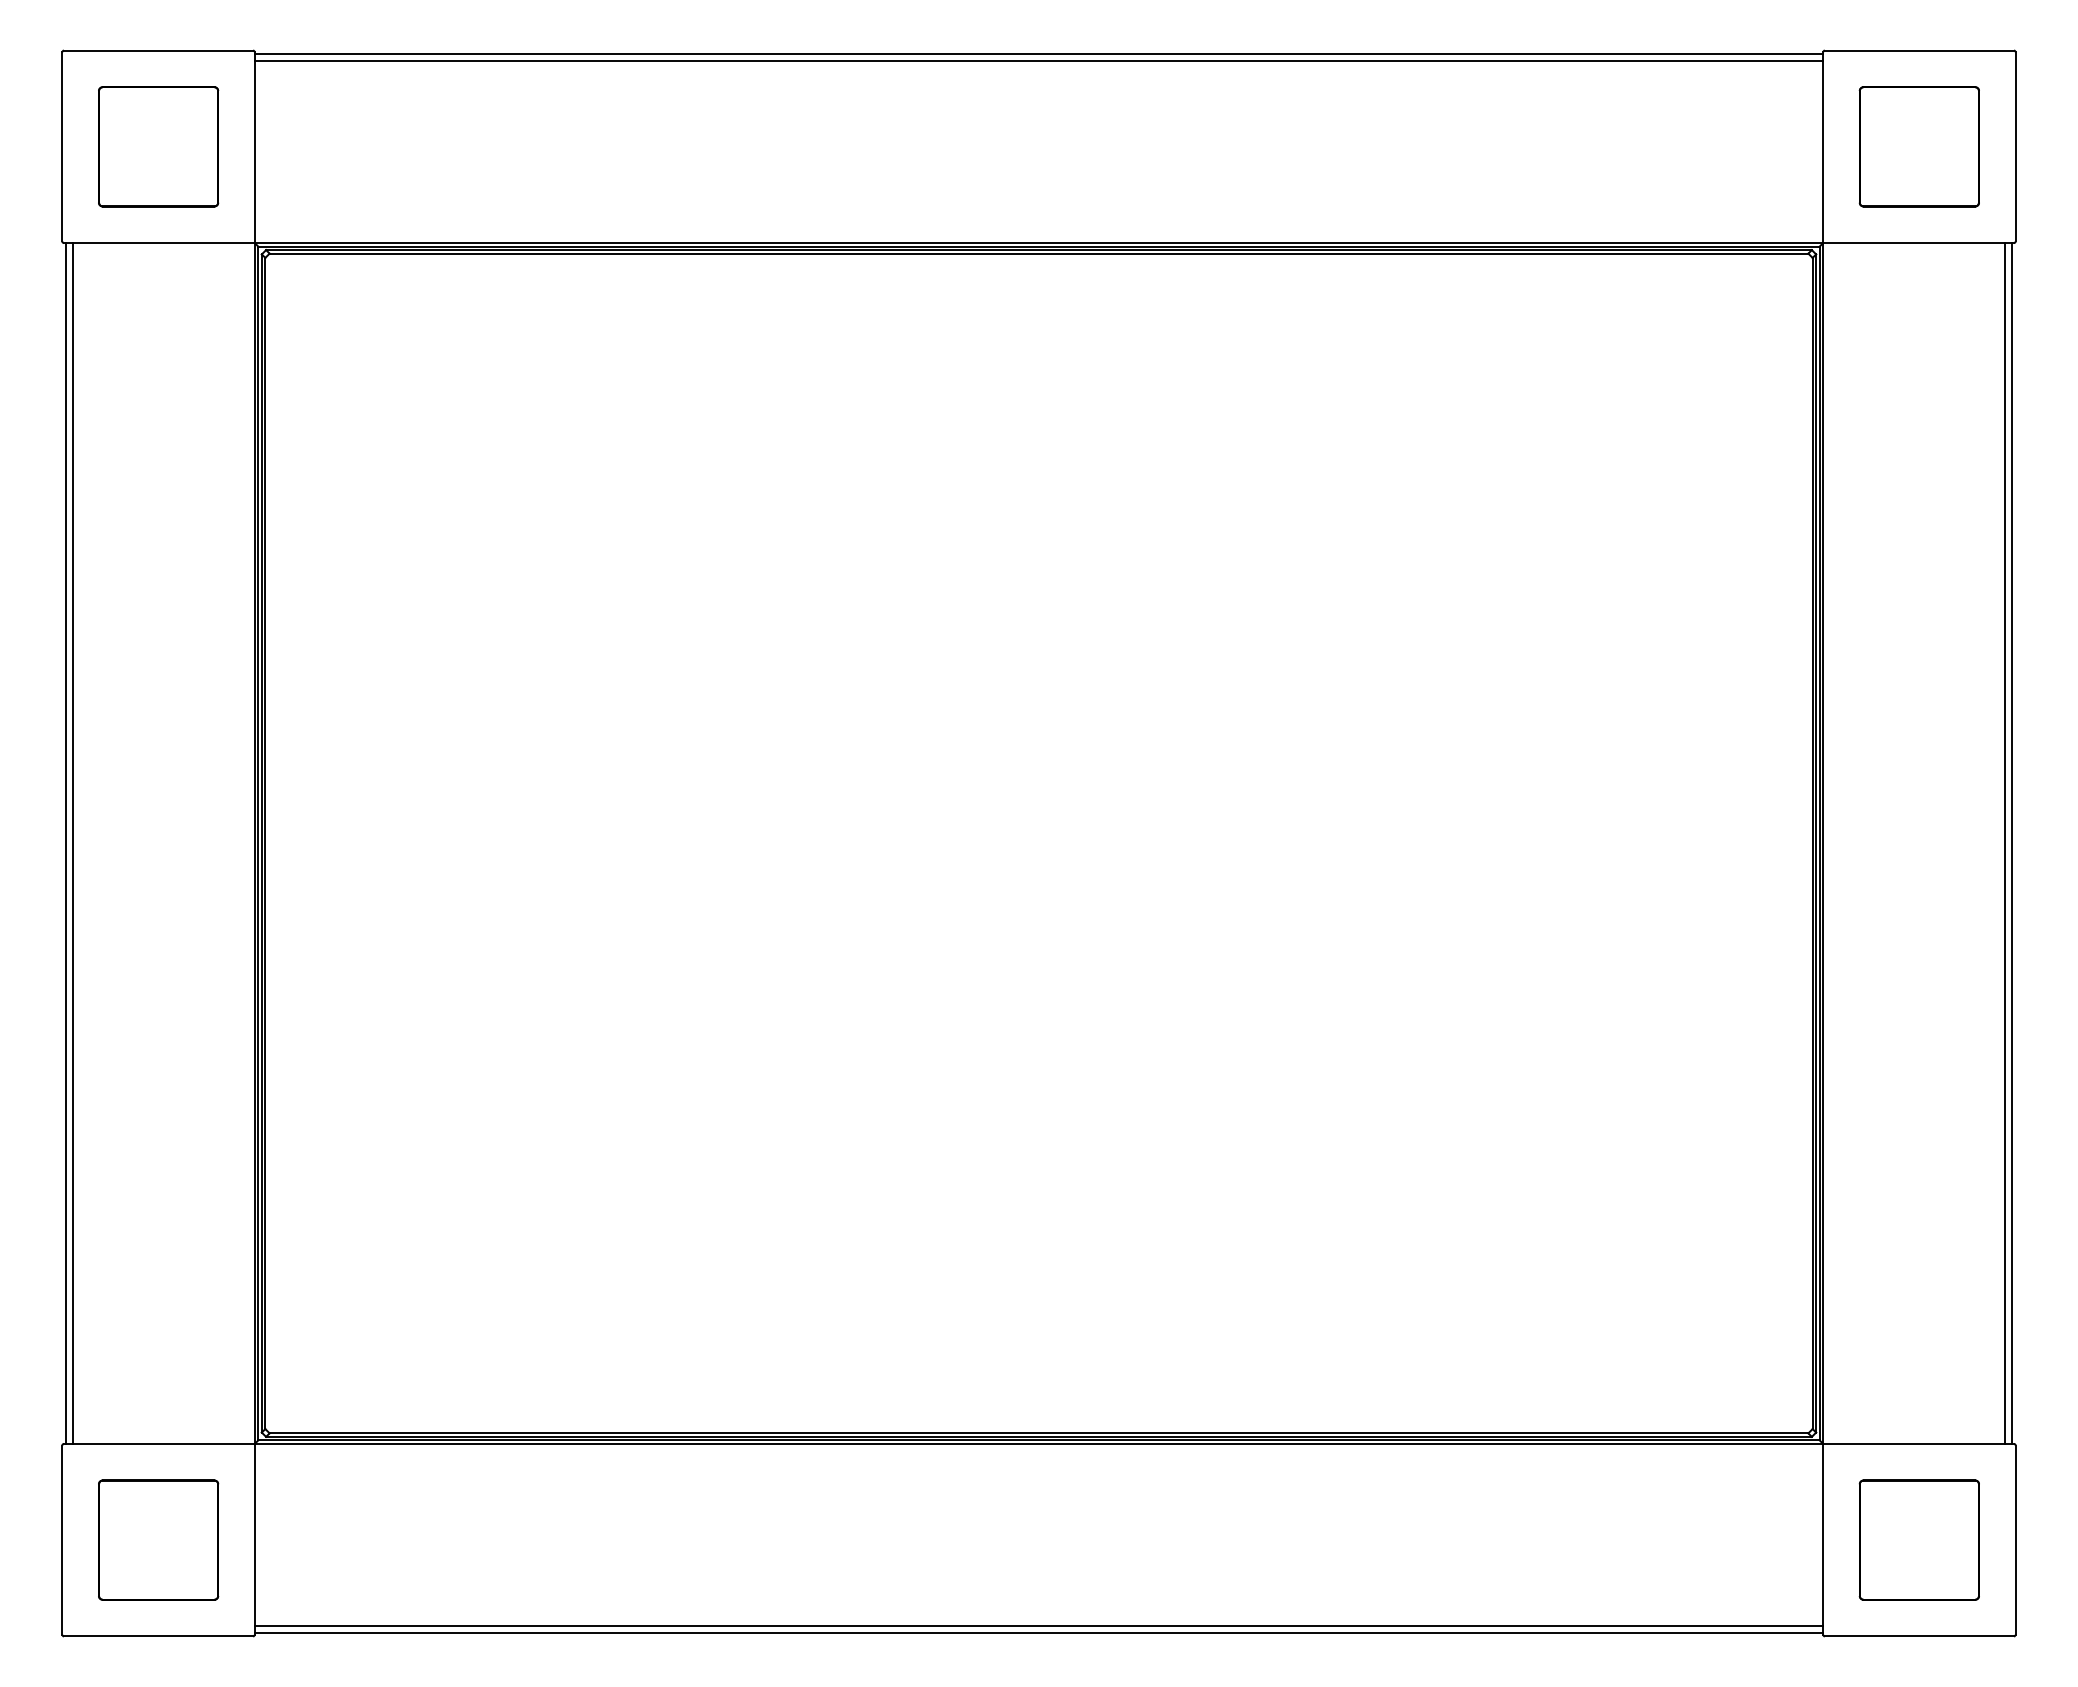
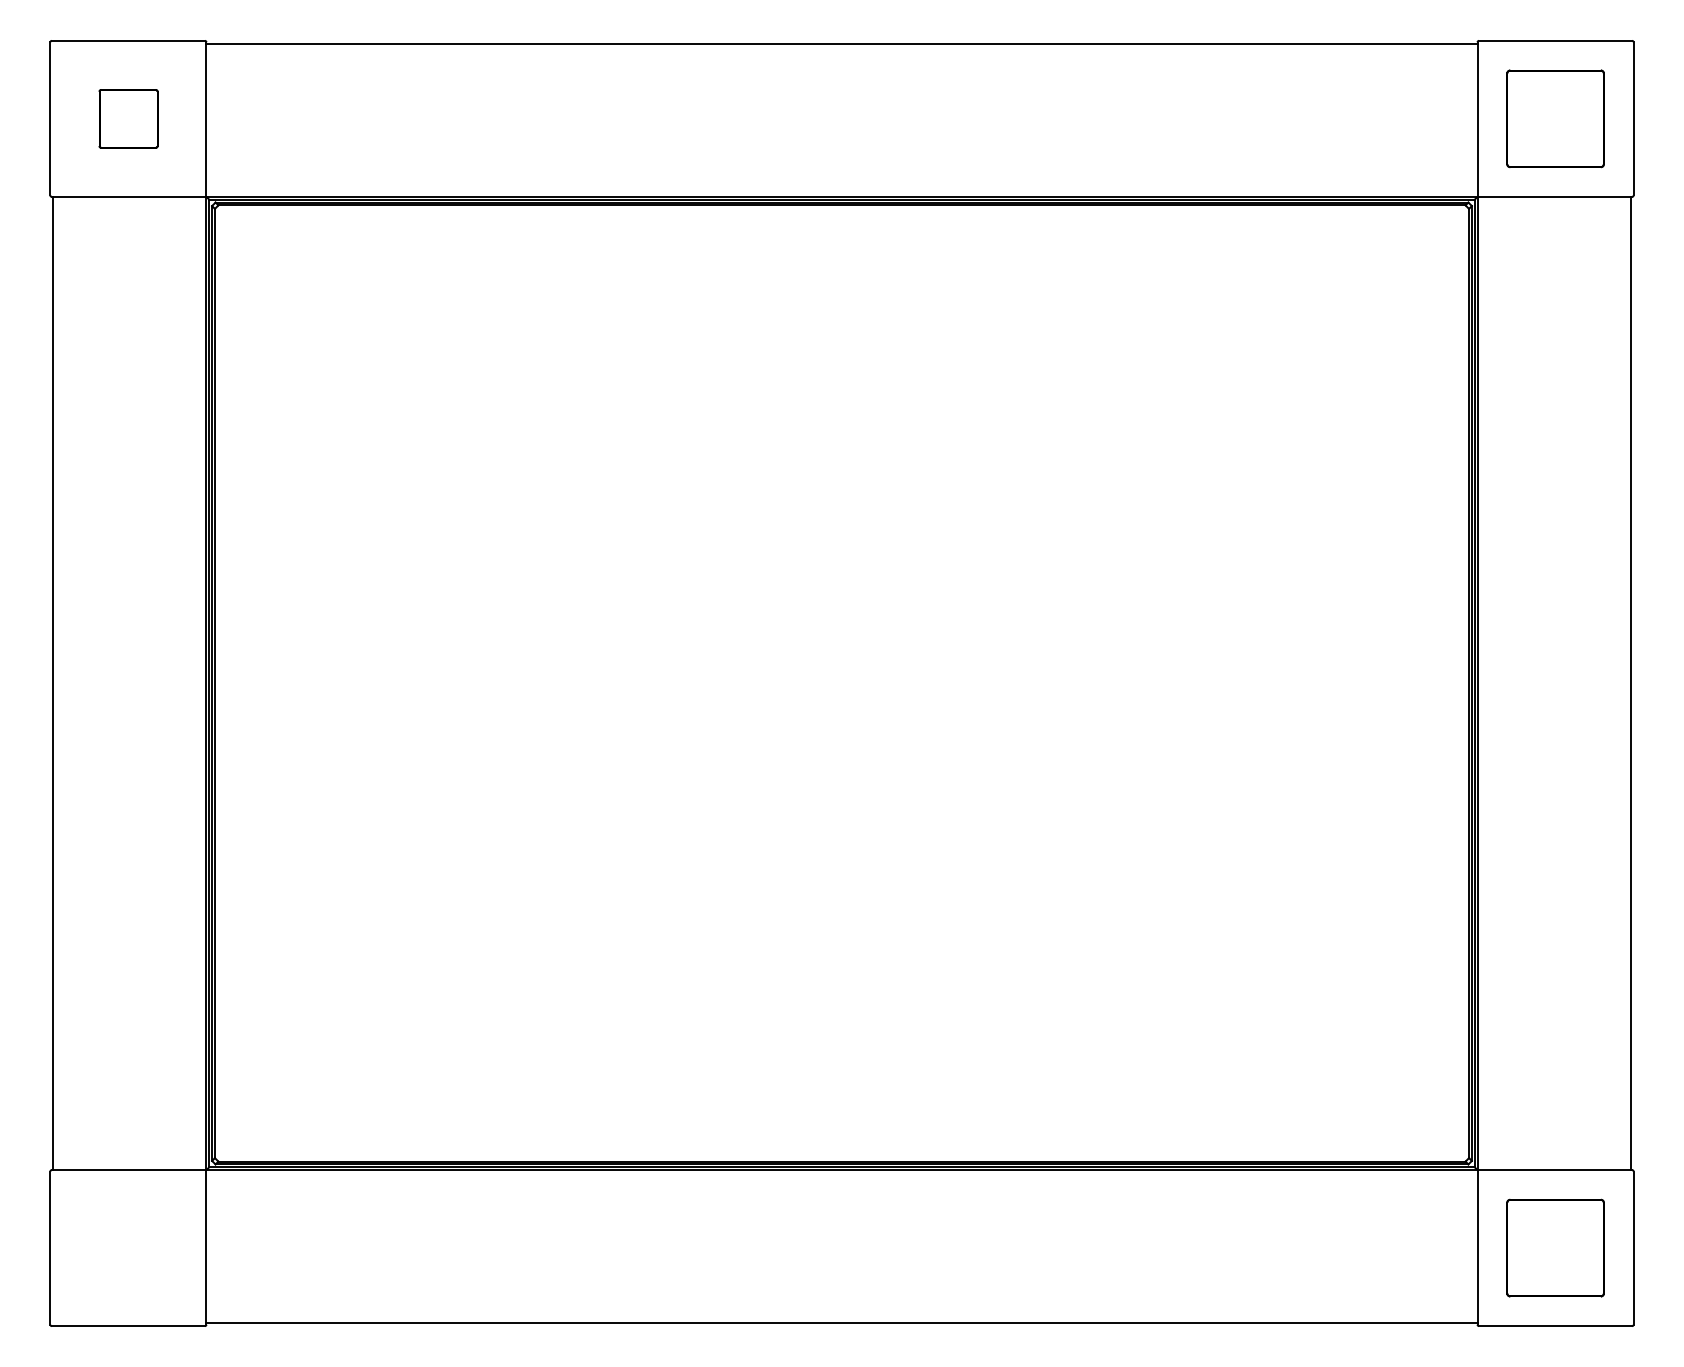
line: (1038, 61) -> (841, 49), removed
part: (158, 146) -> (128, 118), size x0.6
line: (72, 843) -> (58, 683), removed
line: (2005, 843) -> (1625, 683), removed
part: (158, 1539) -> (128, 1247), removed
line: (1038, 1625) -> (841, 1317), removed

